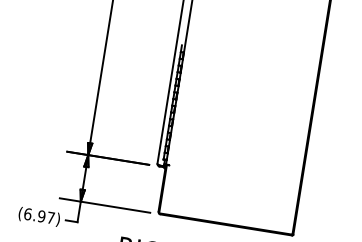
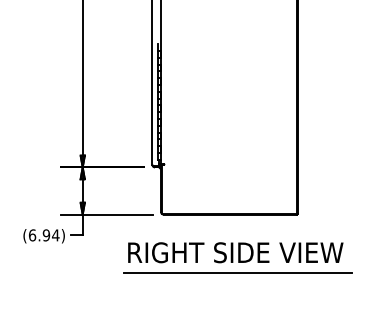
text: (50, 218) -> (55, 235), (6.97) -> (6.94)

